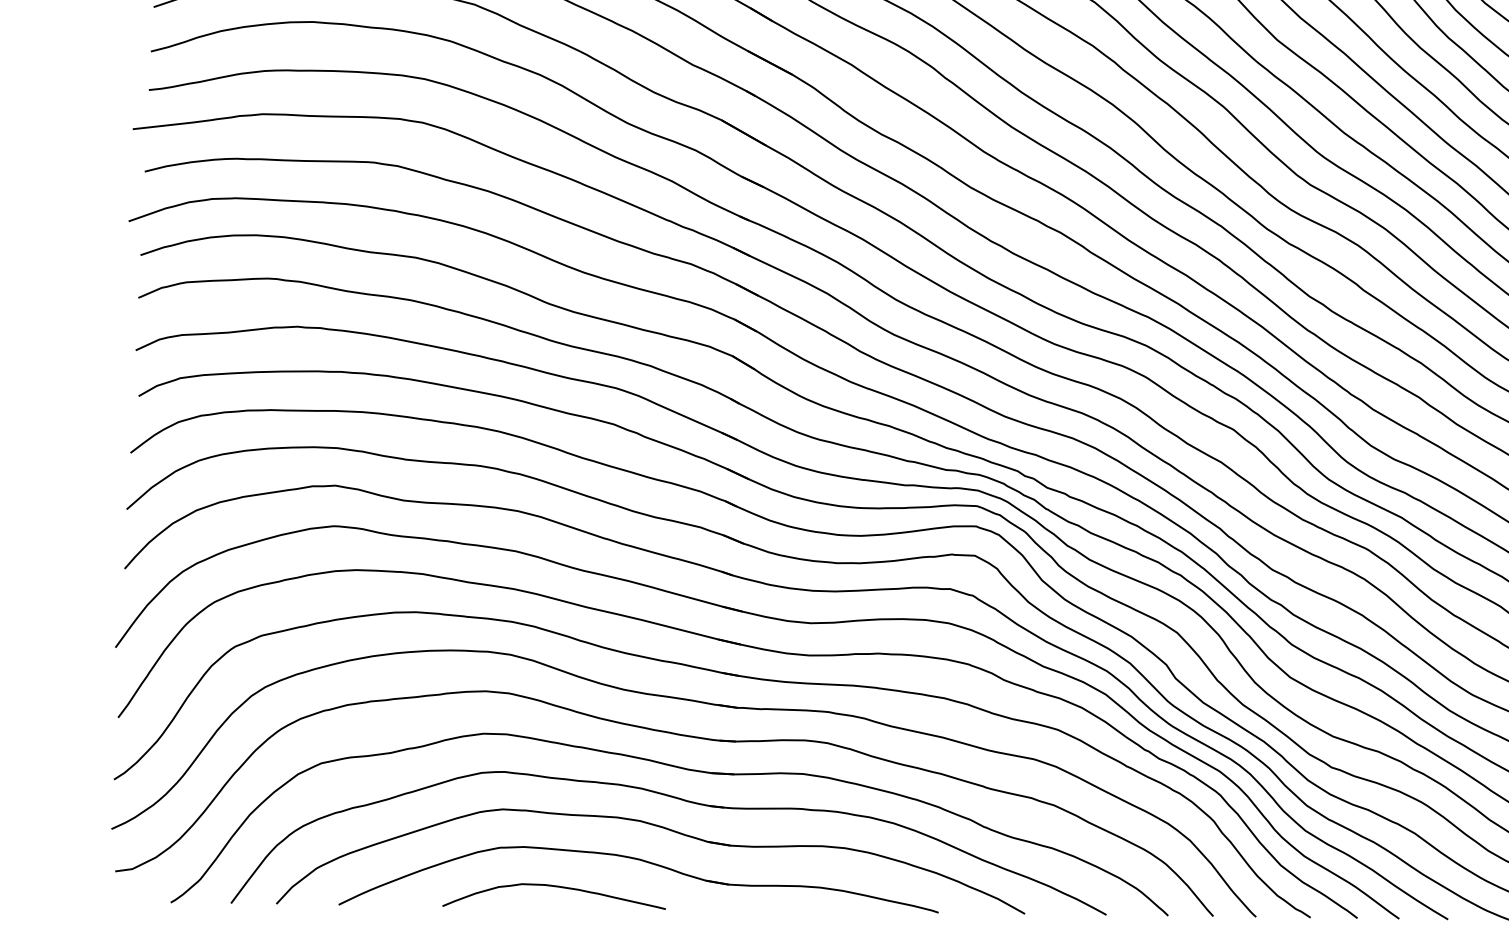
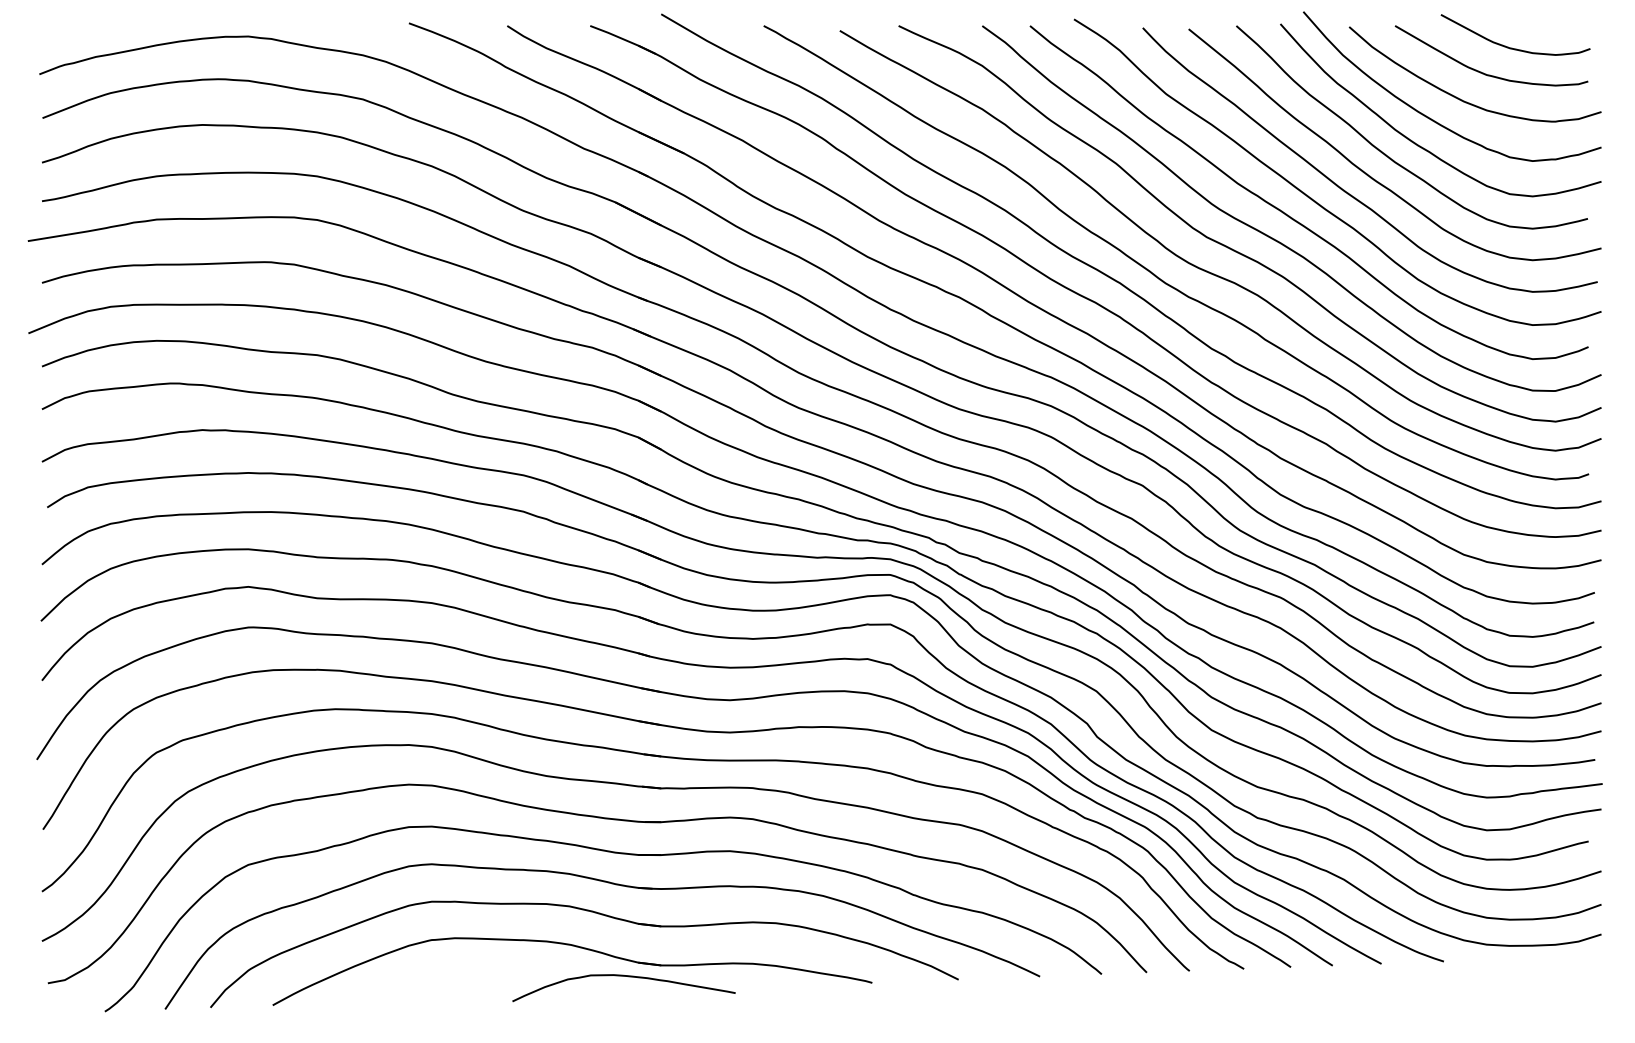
curve: (554, 886) -> (623, 976), moved

